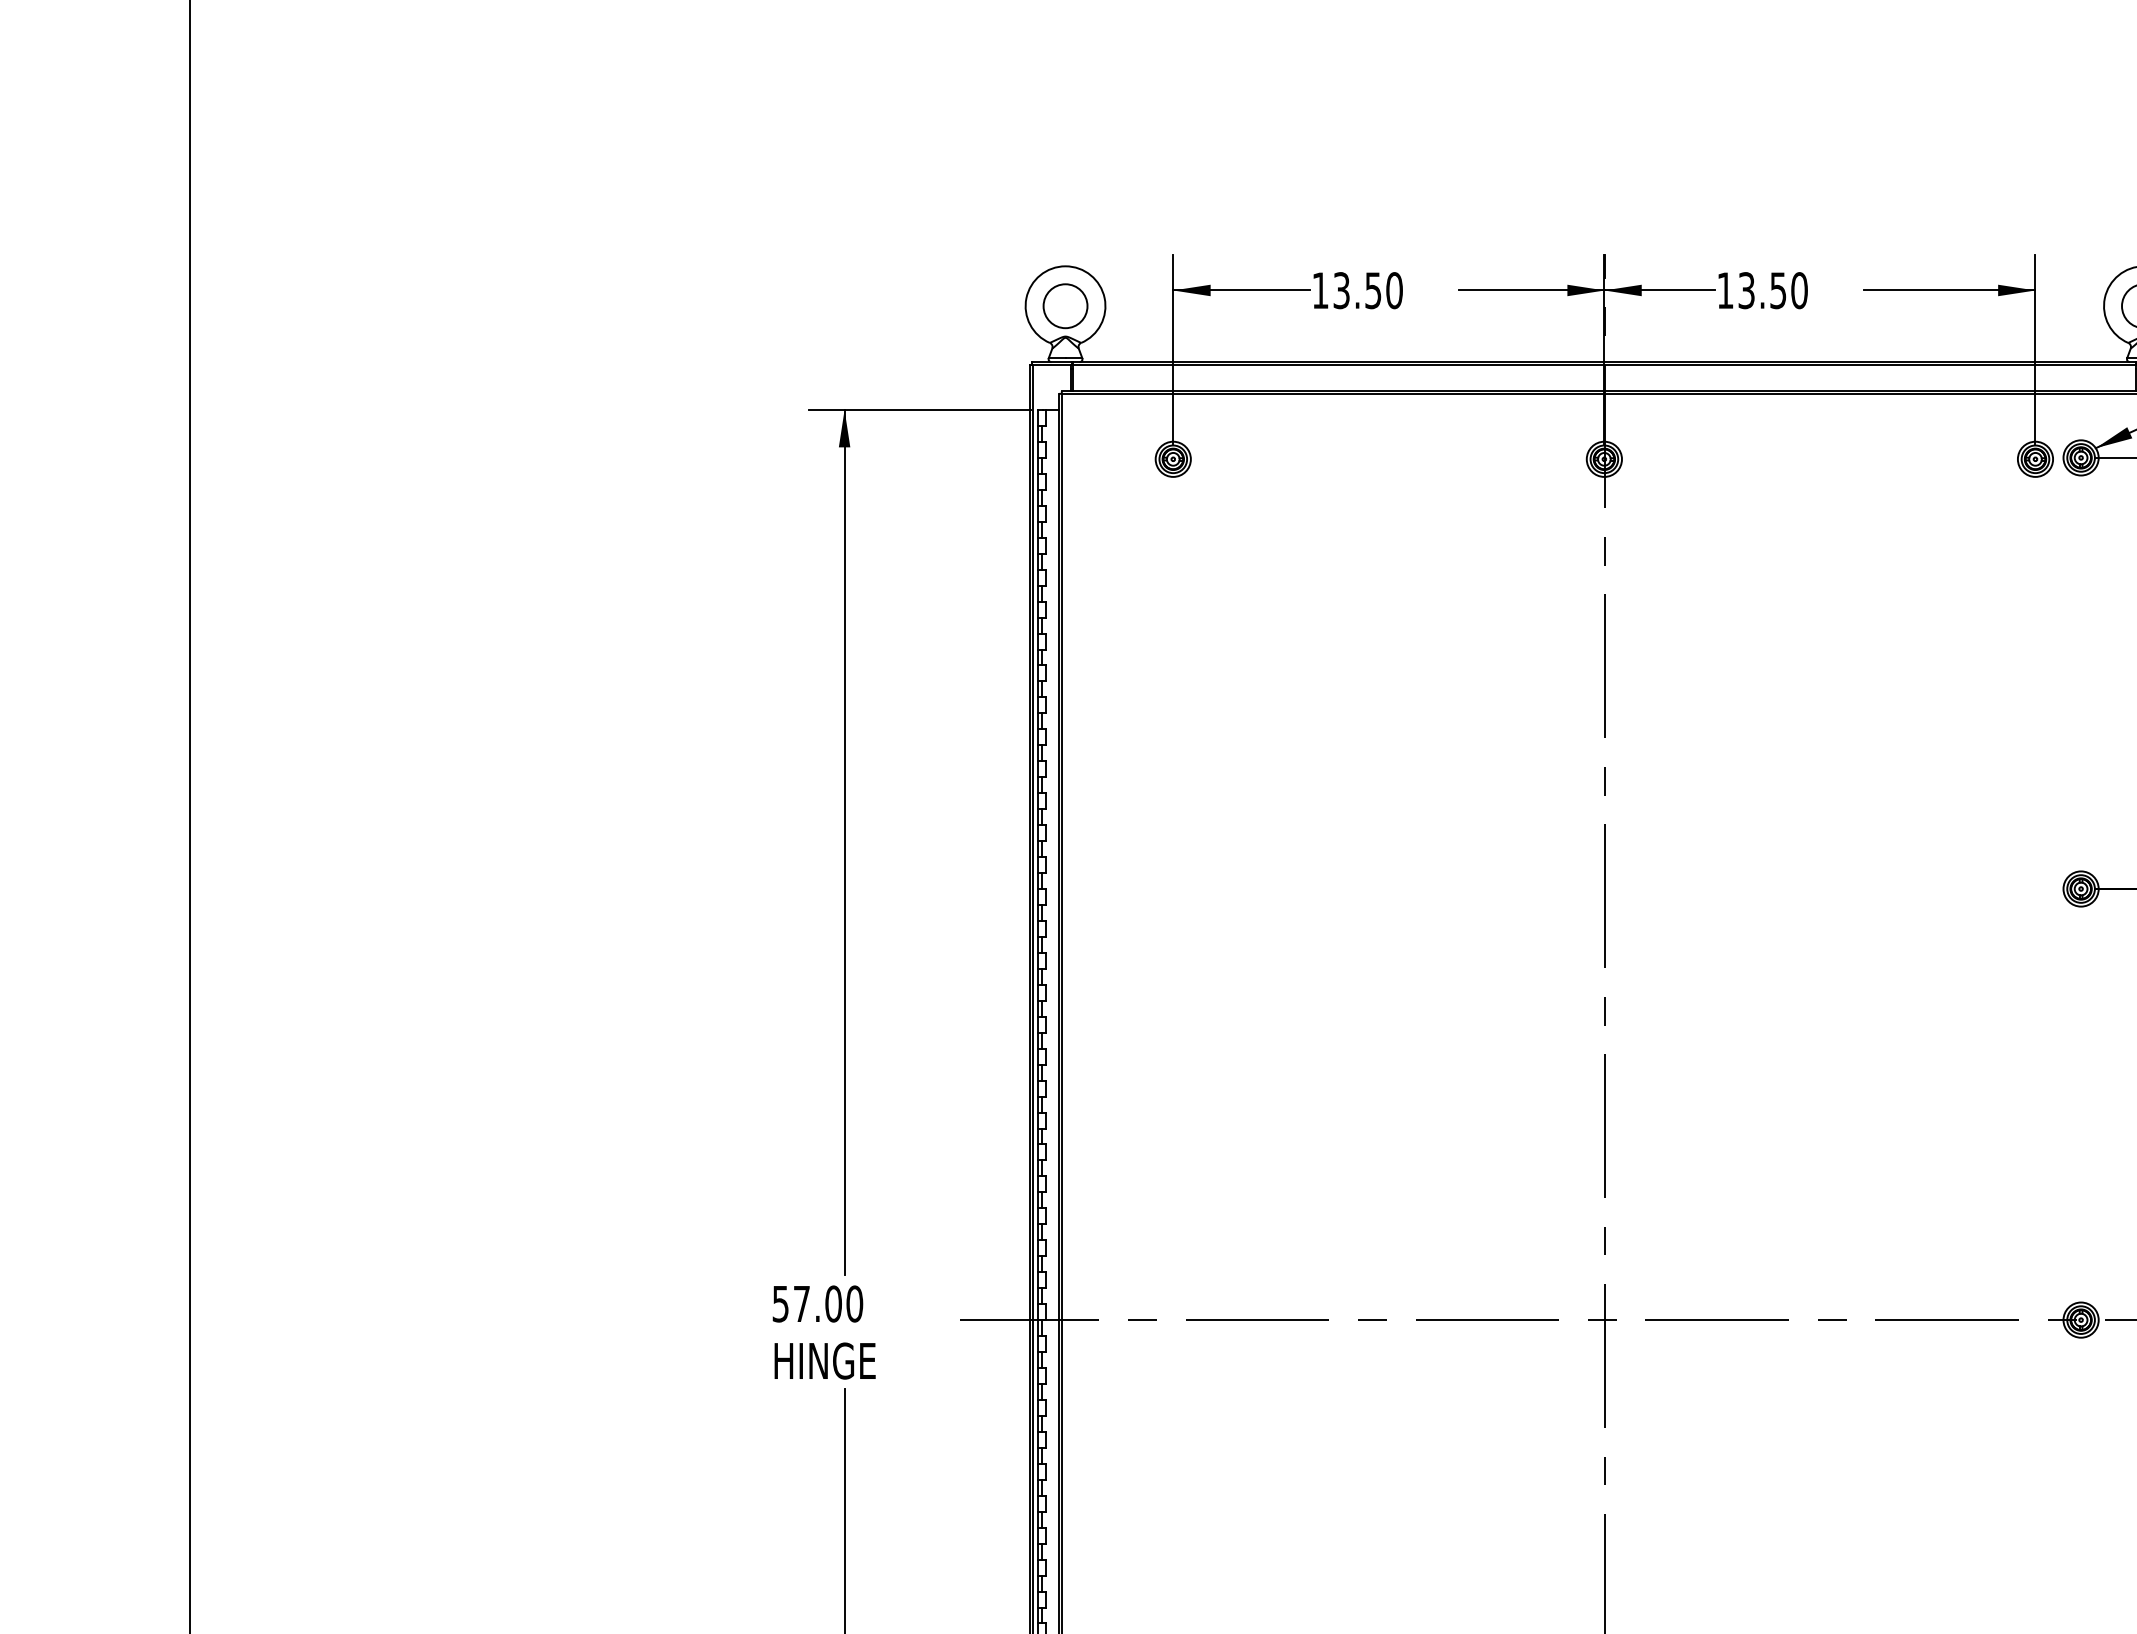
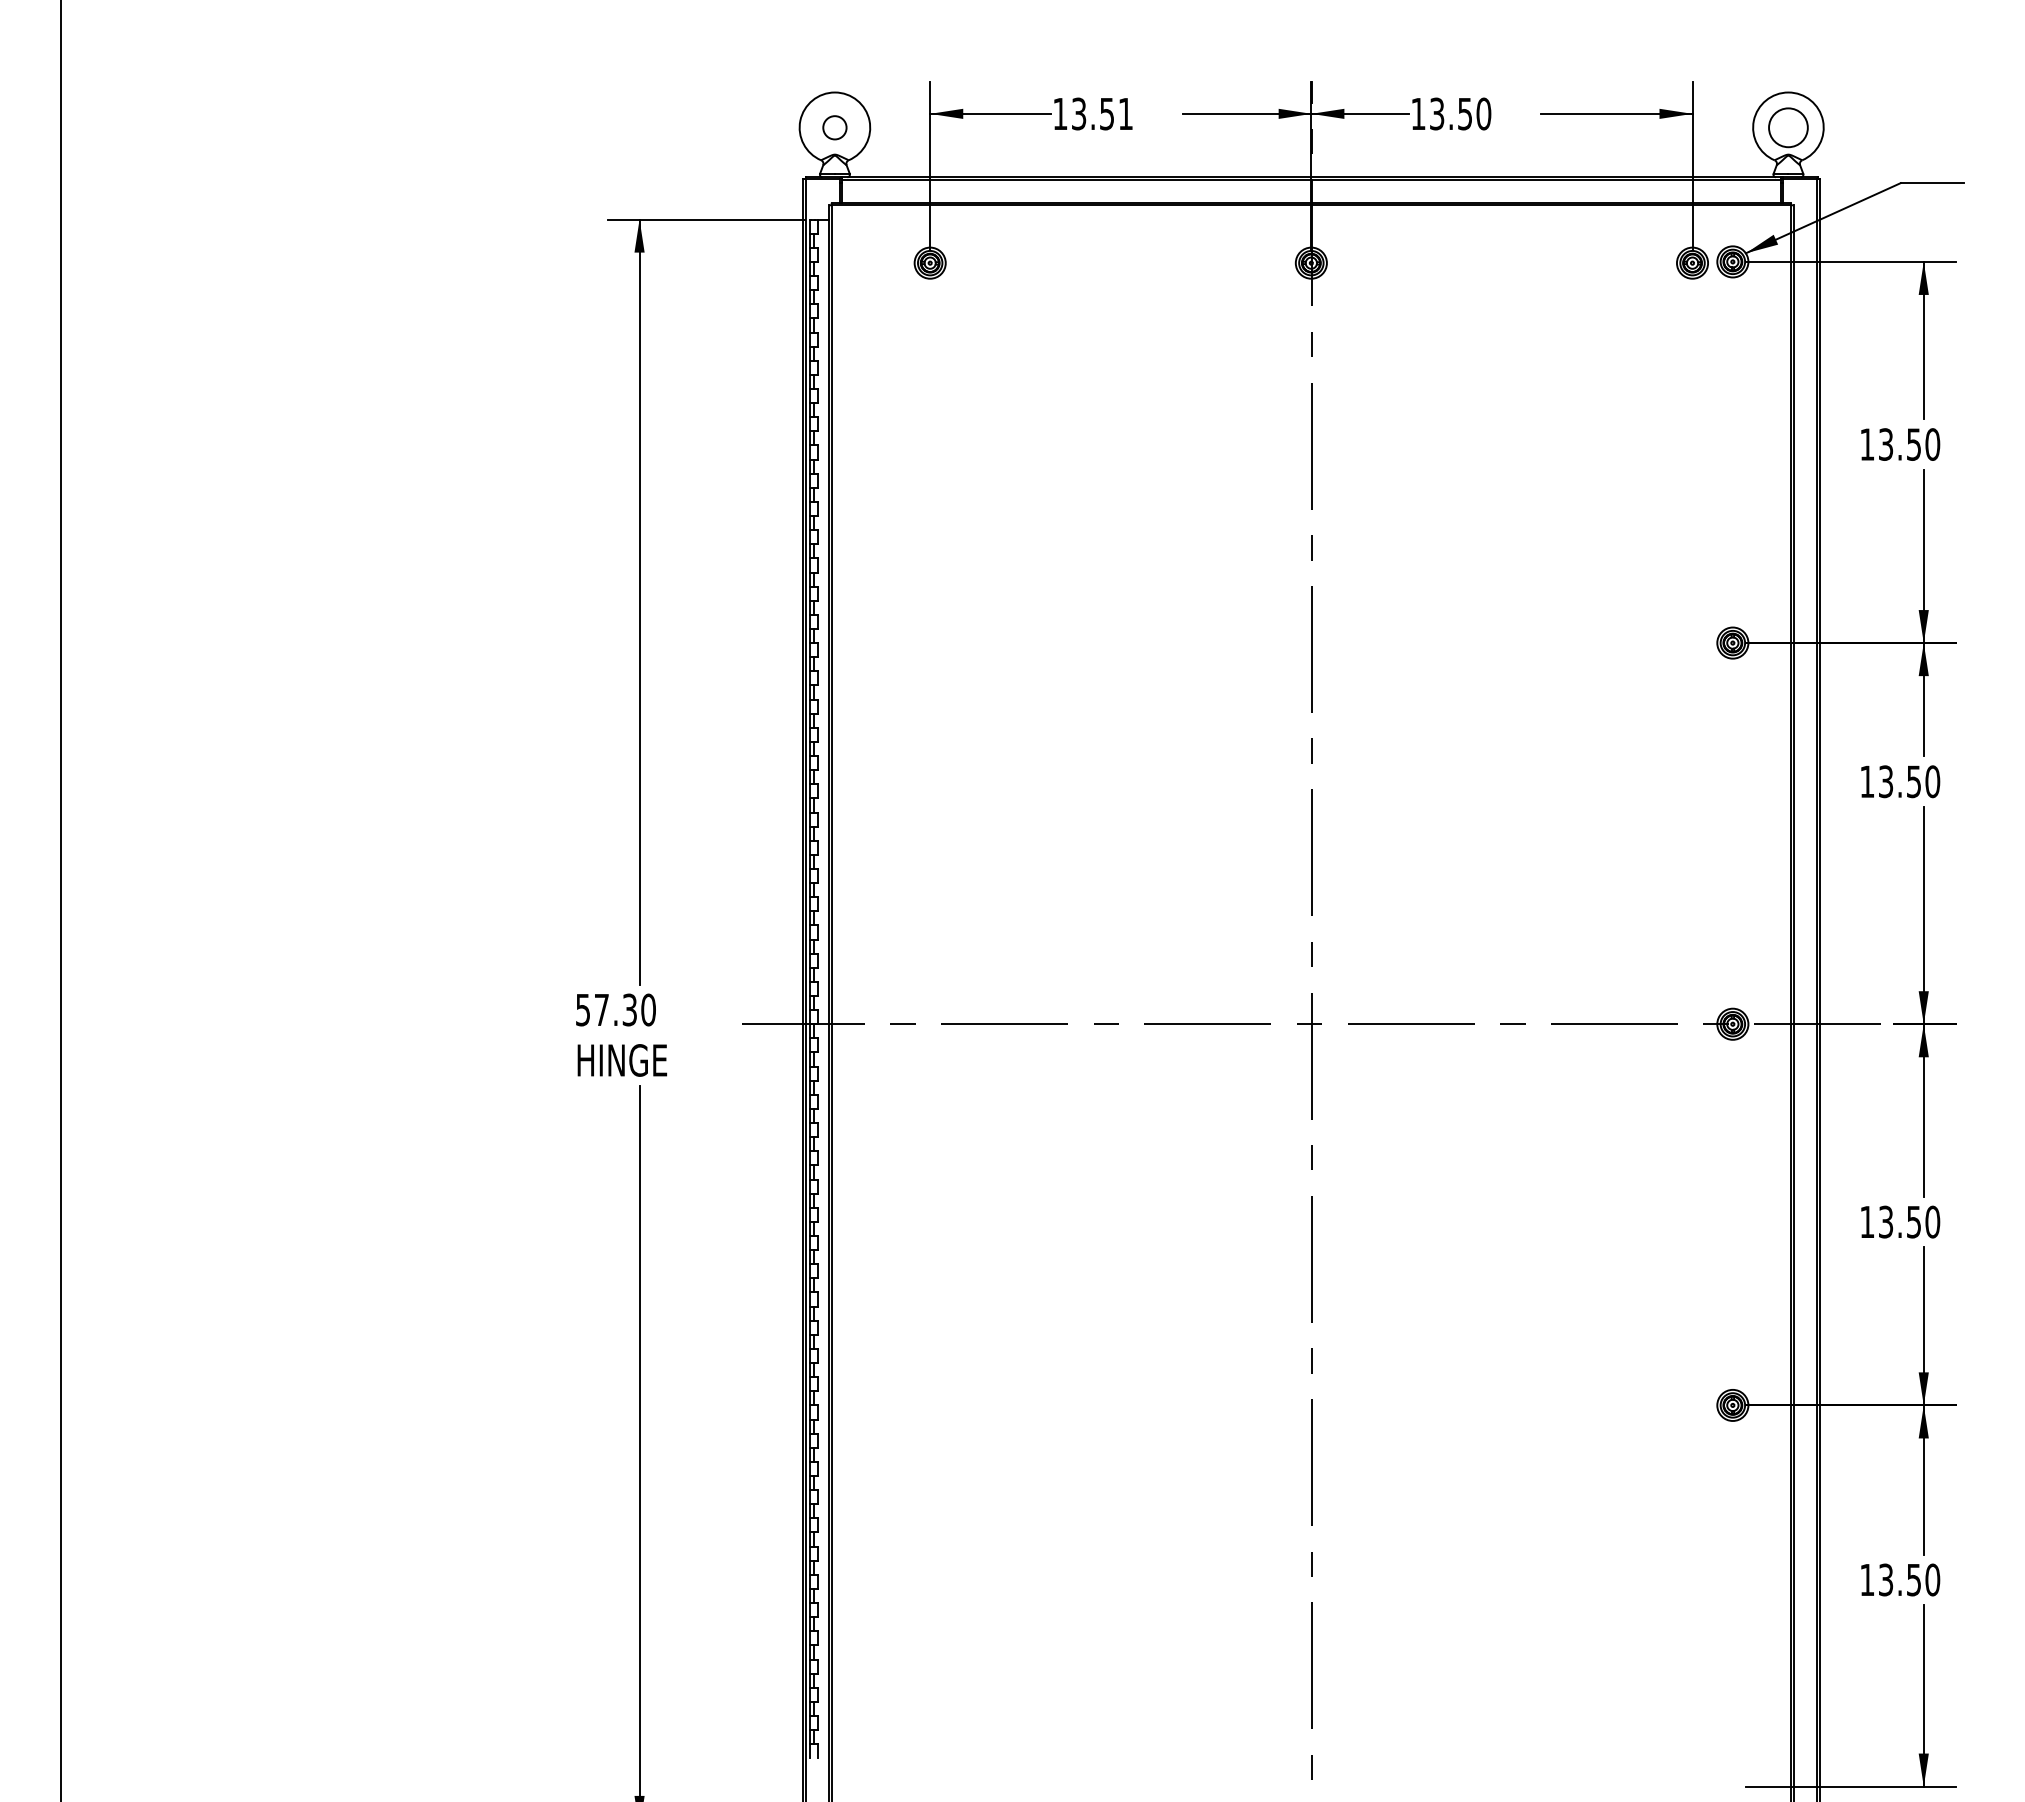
text: (1394, 290) -> (1125, 113), 13.50 -> 13.51
circle: (1065, 305) -> (834, 127), size x0.6
text: (833, 1303) -> (629, 1009), 57.00 -> 57.30

